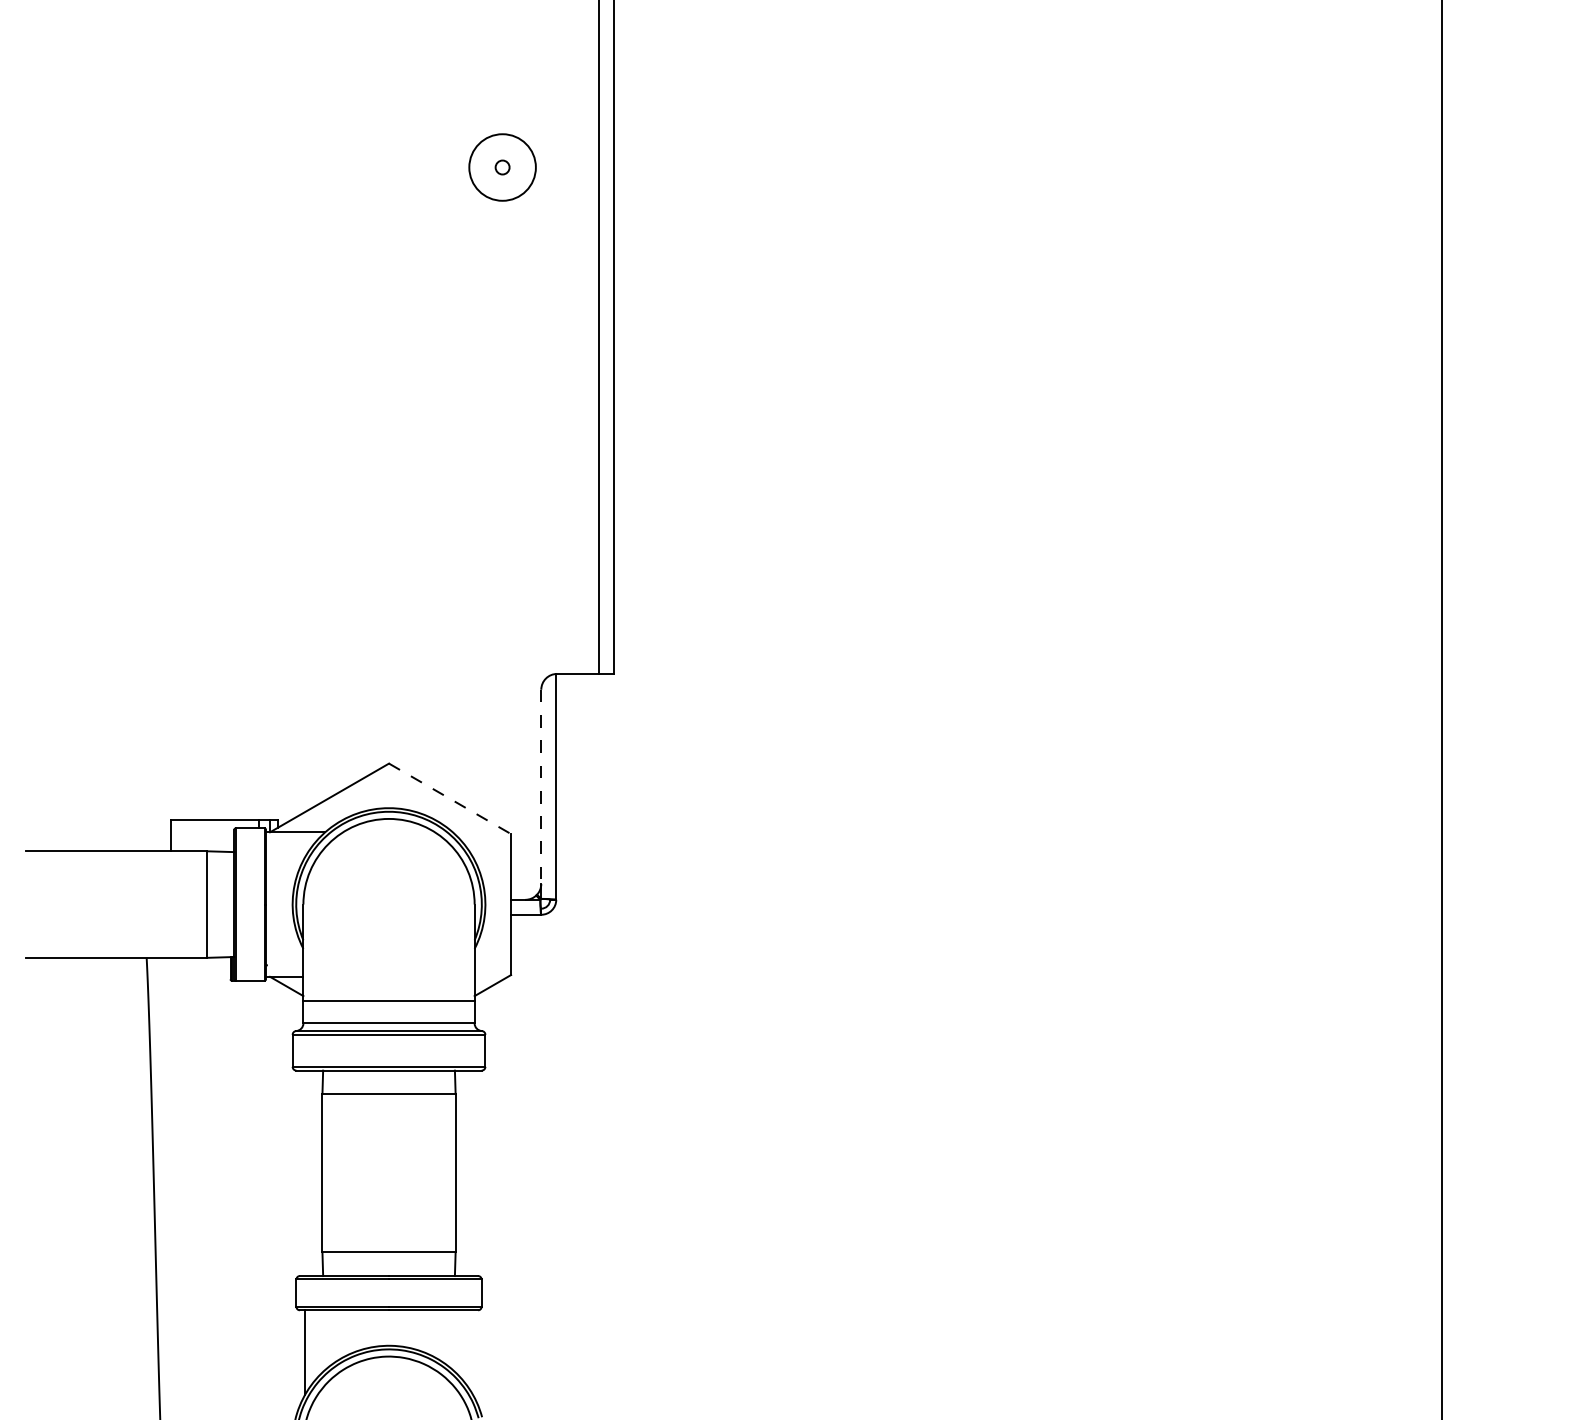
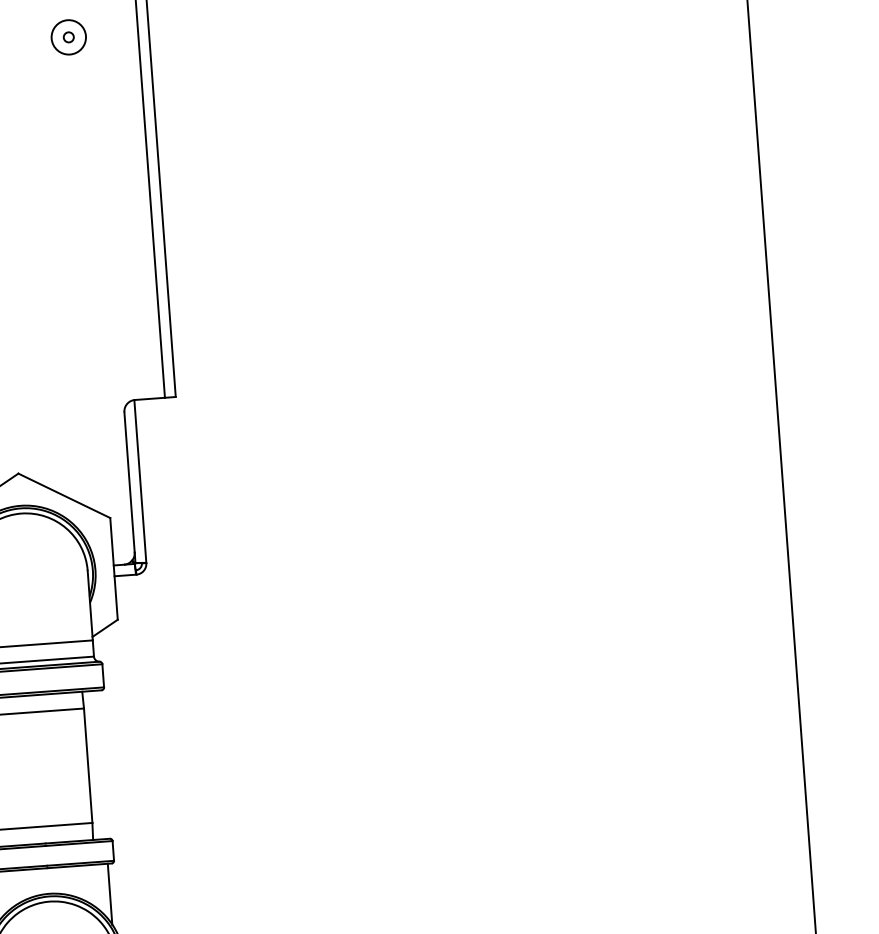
circle: (502, 167) -> (68, 37), size x0.71
line: (541, 787) -> (129, 482), dashed -> solid
line: (450, 799) -> (64, 496), dashed -> solid
line: (472, 1352) -> (109, 894), added

